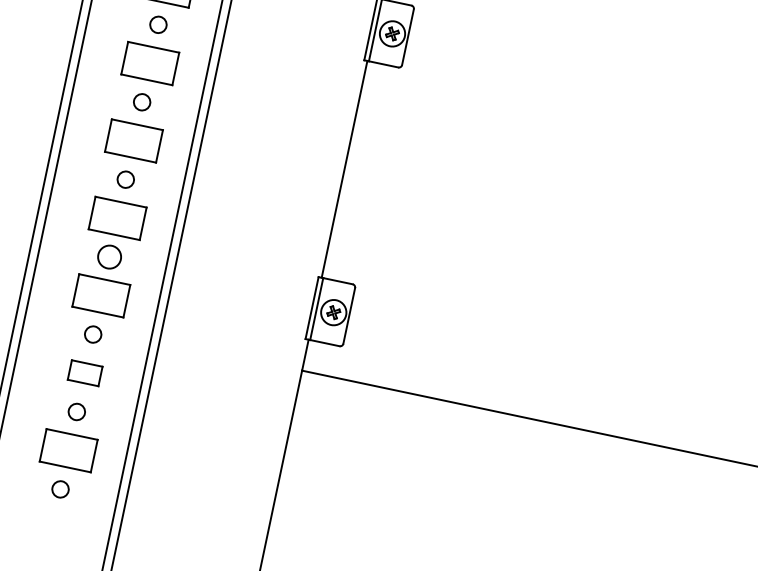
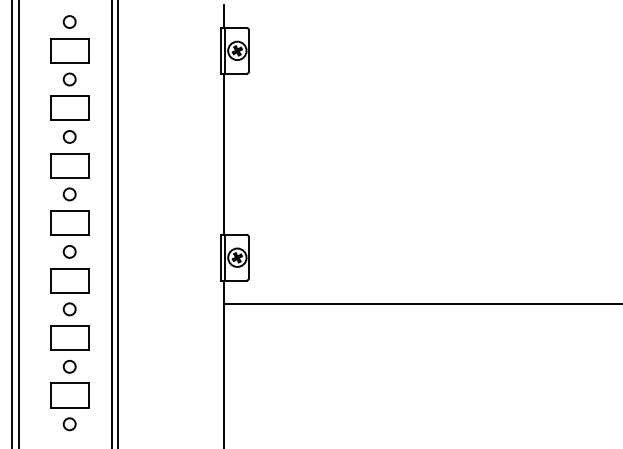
circle: (109, 256) -> (69, 251), size x0.71
part: (84, 372) -> (69, 337), size x1.67

